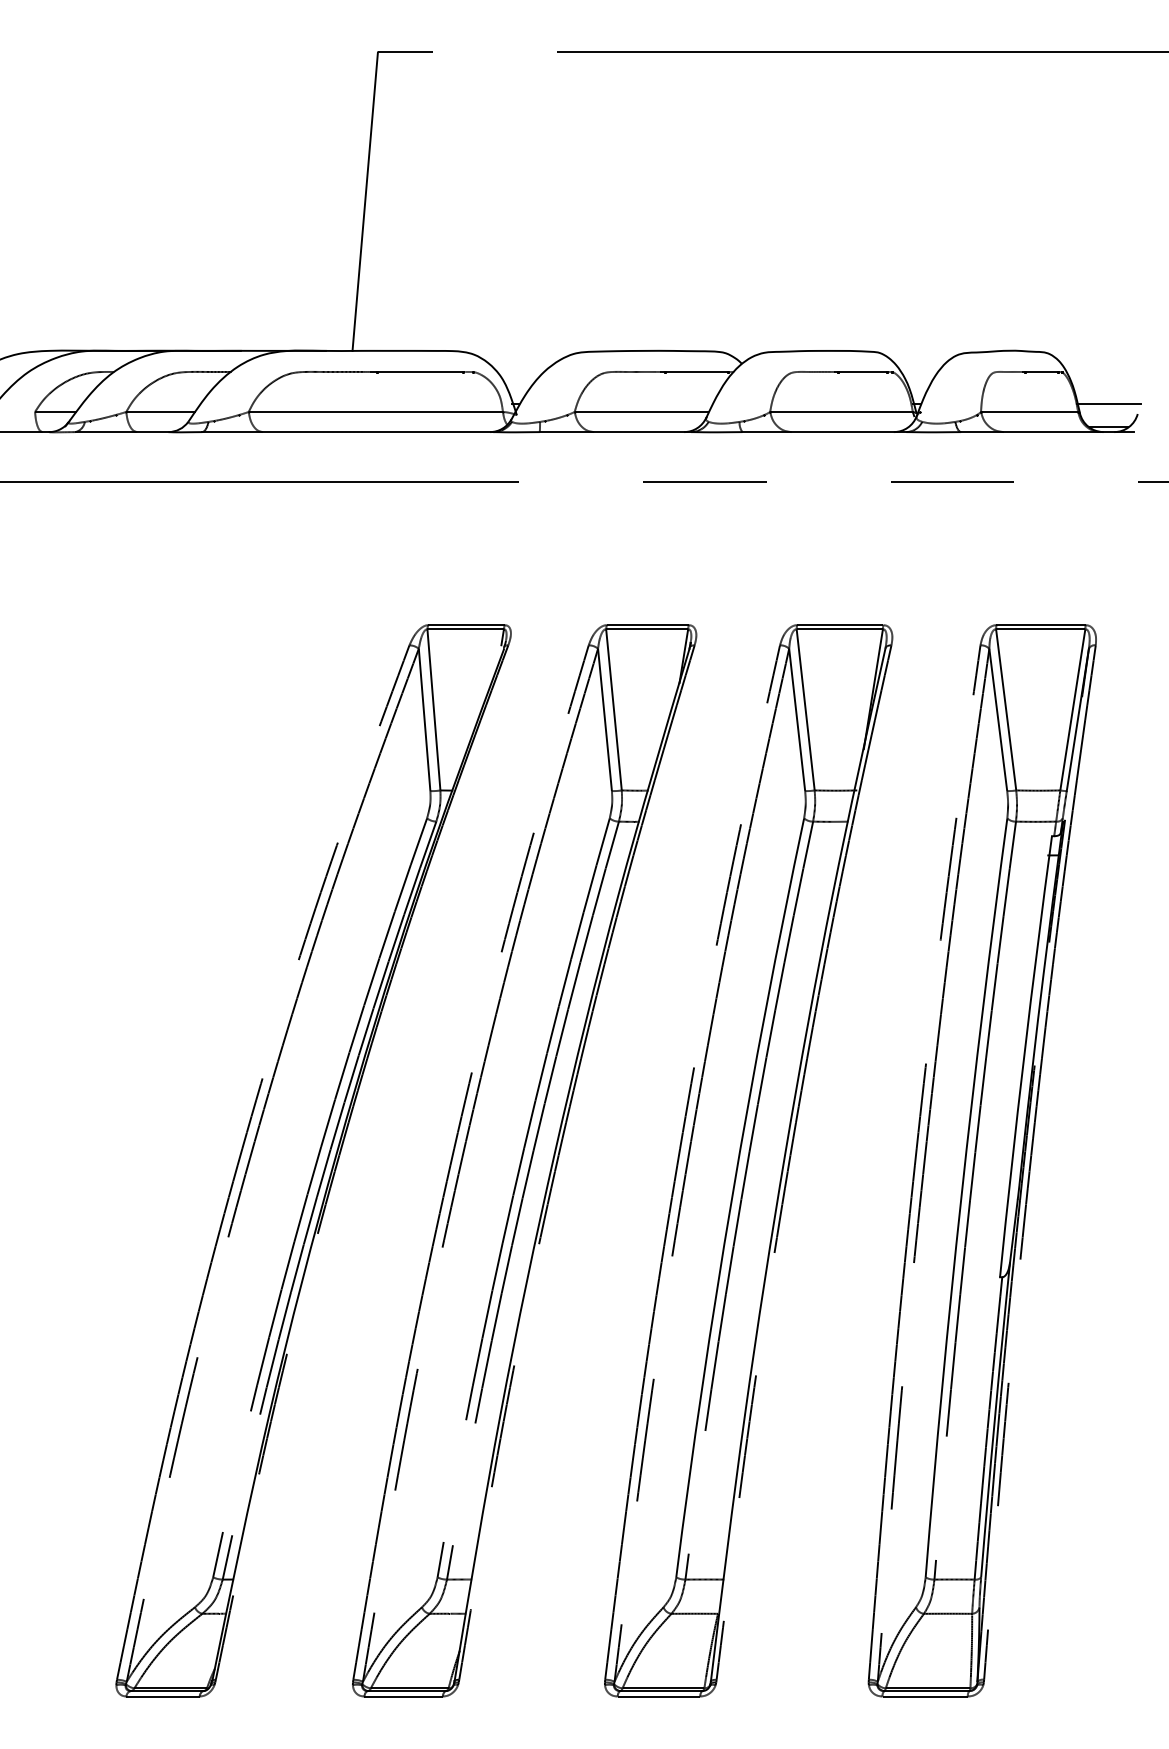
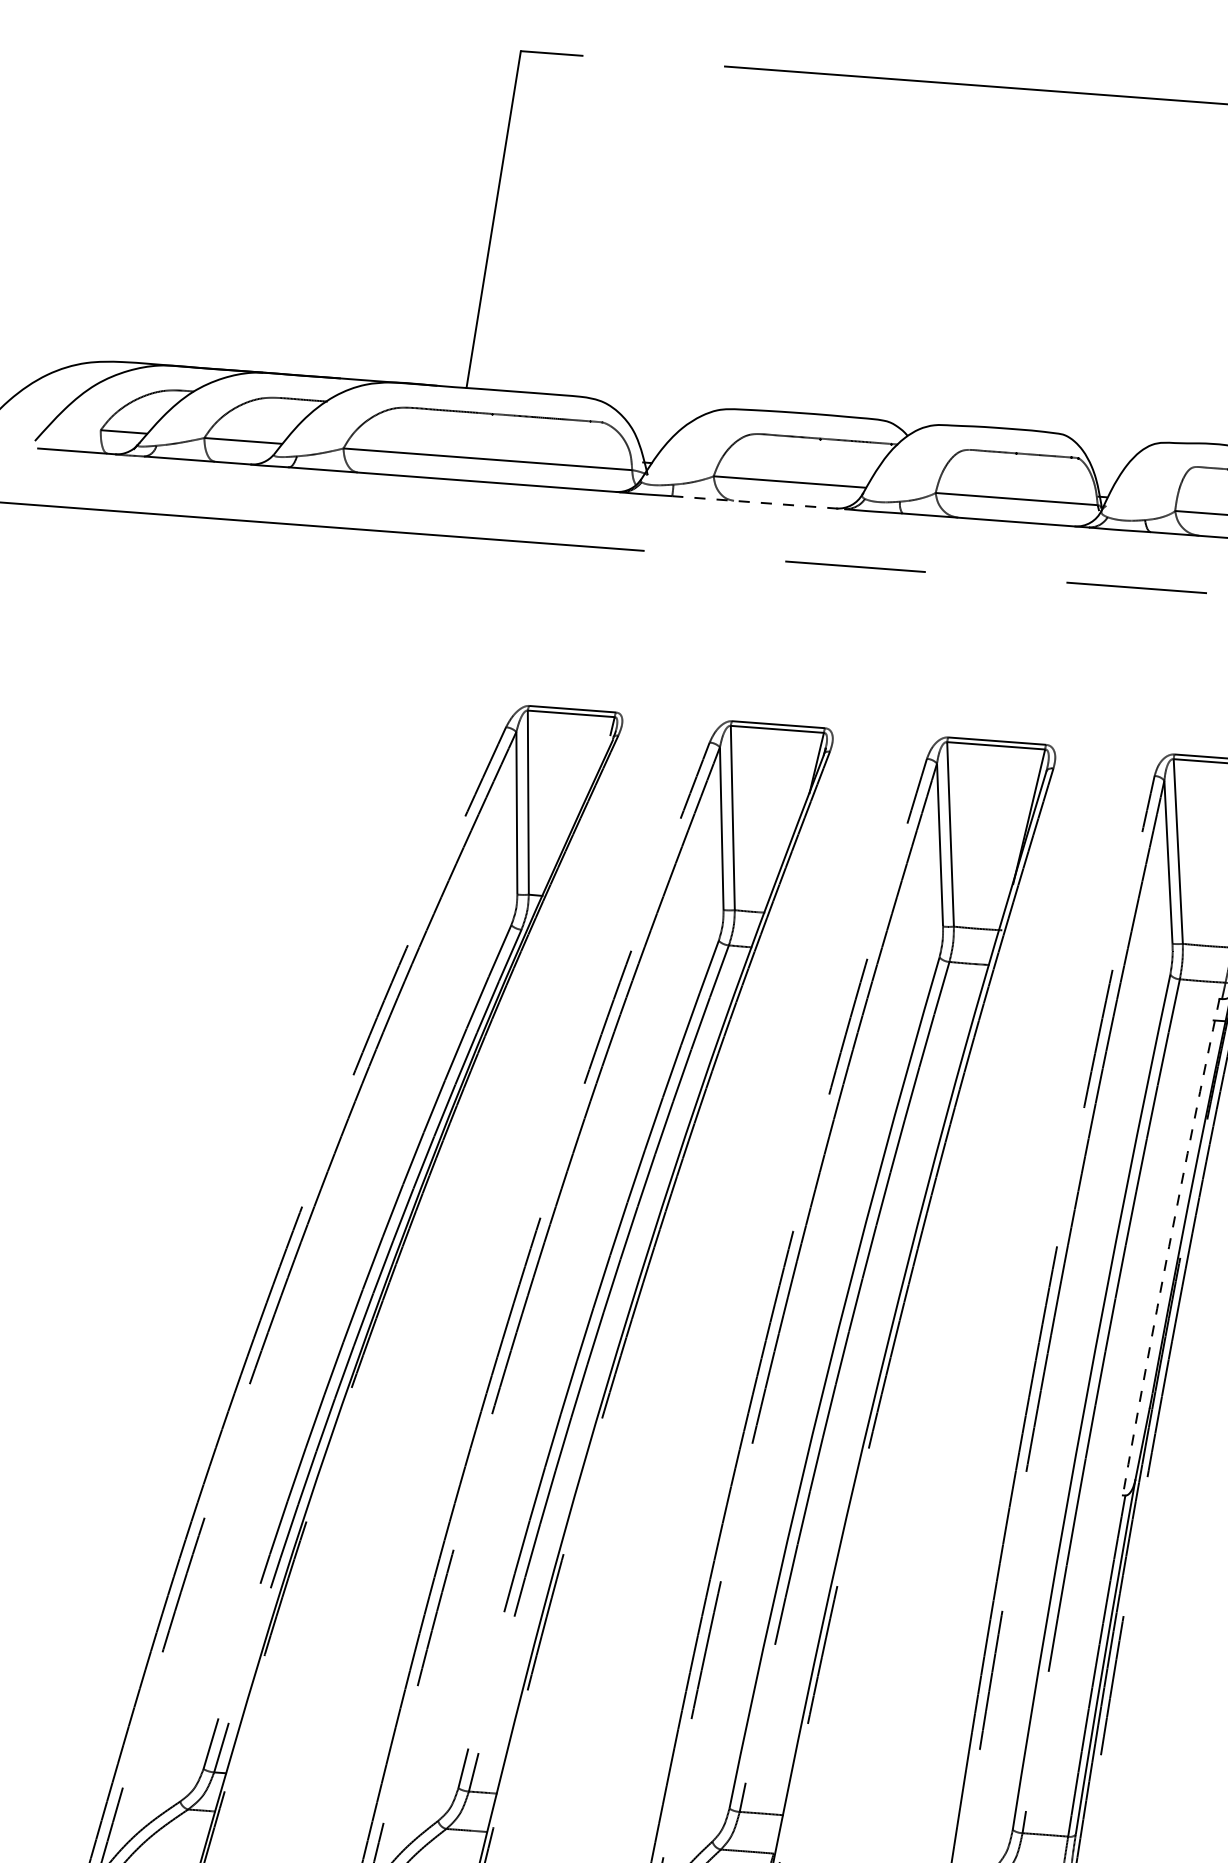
line: (615, 432) -> (758, 503), solid -> dashed
arc: (1024, 1056) -> (1169, 1246), solid -> dashed

